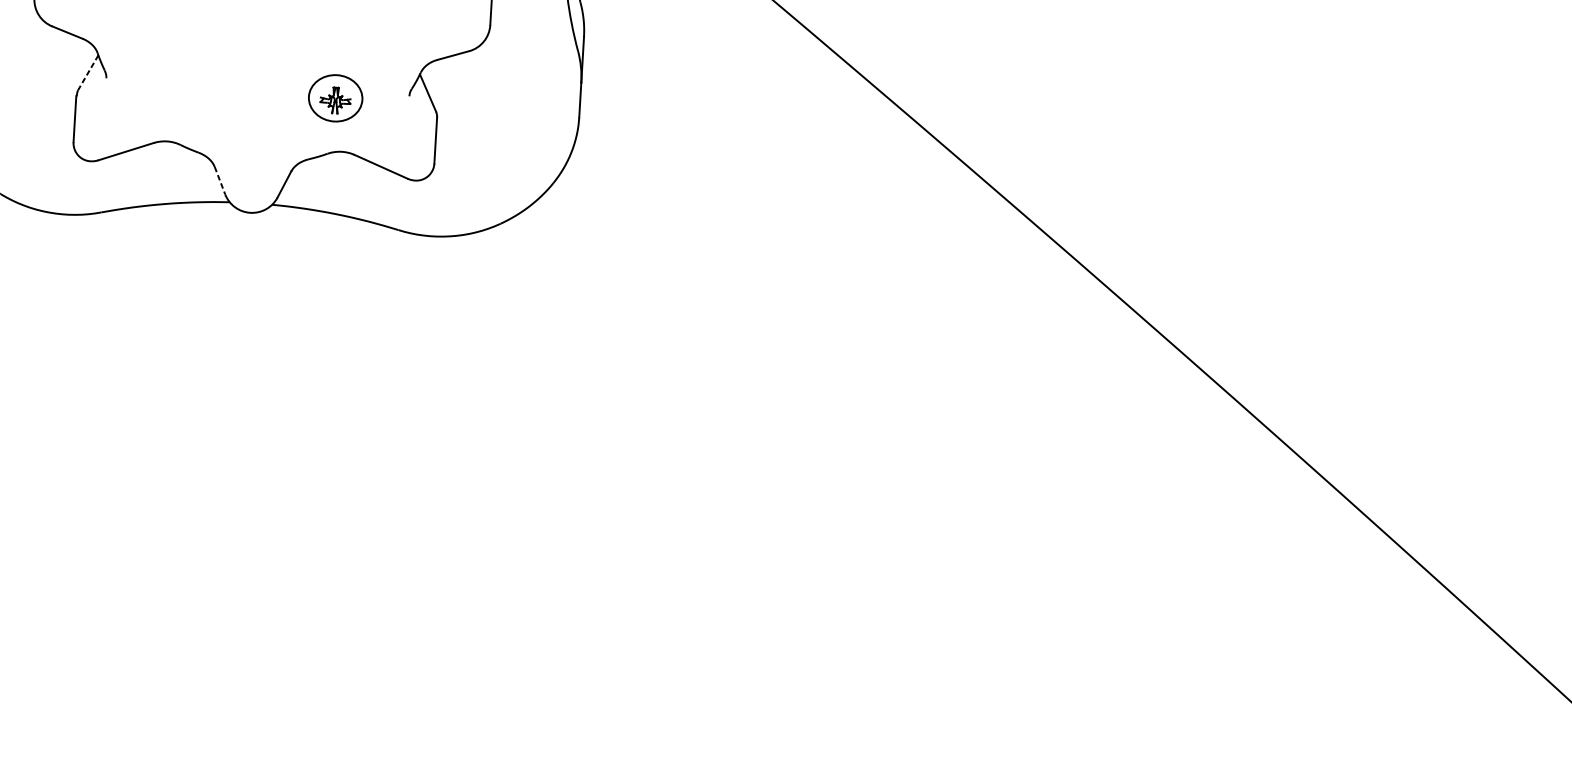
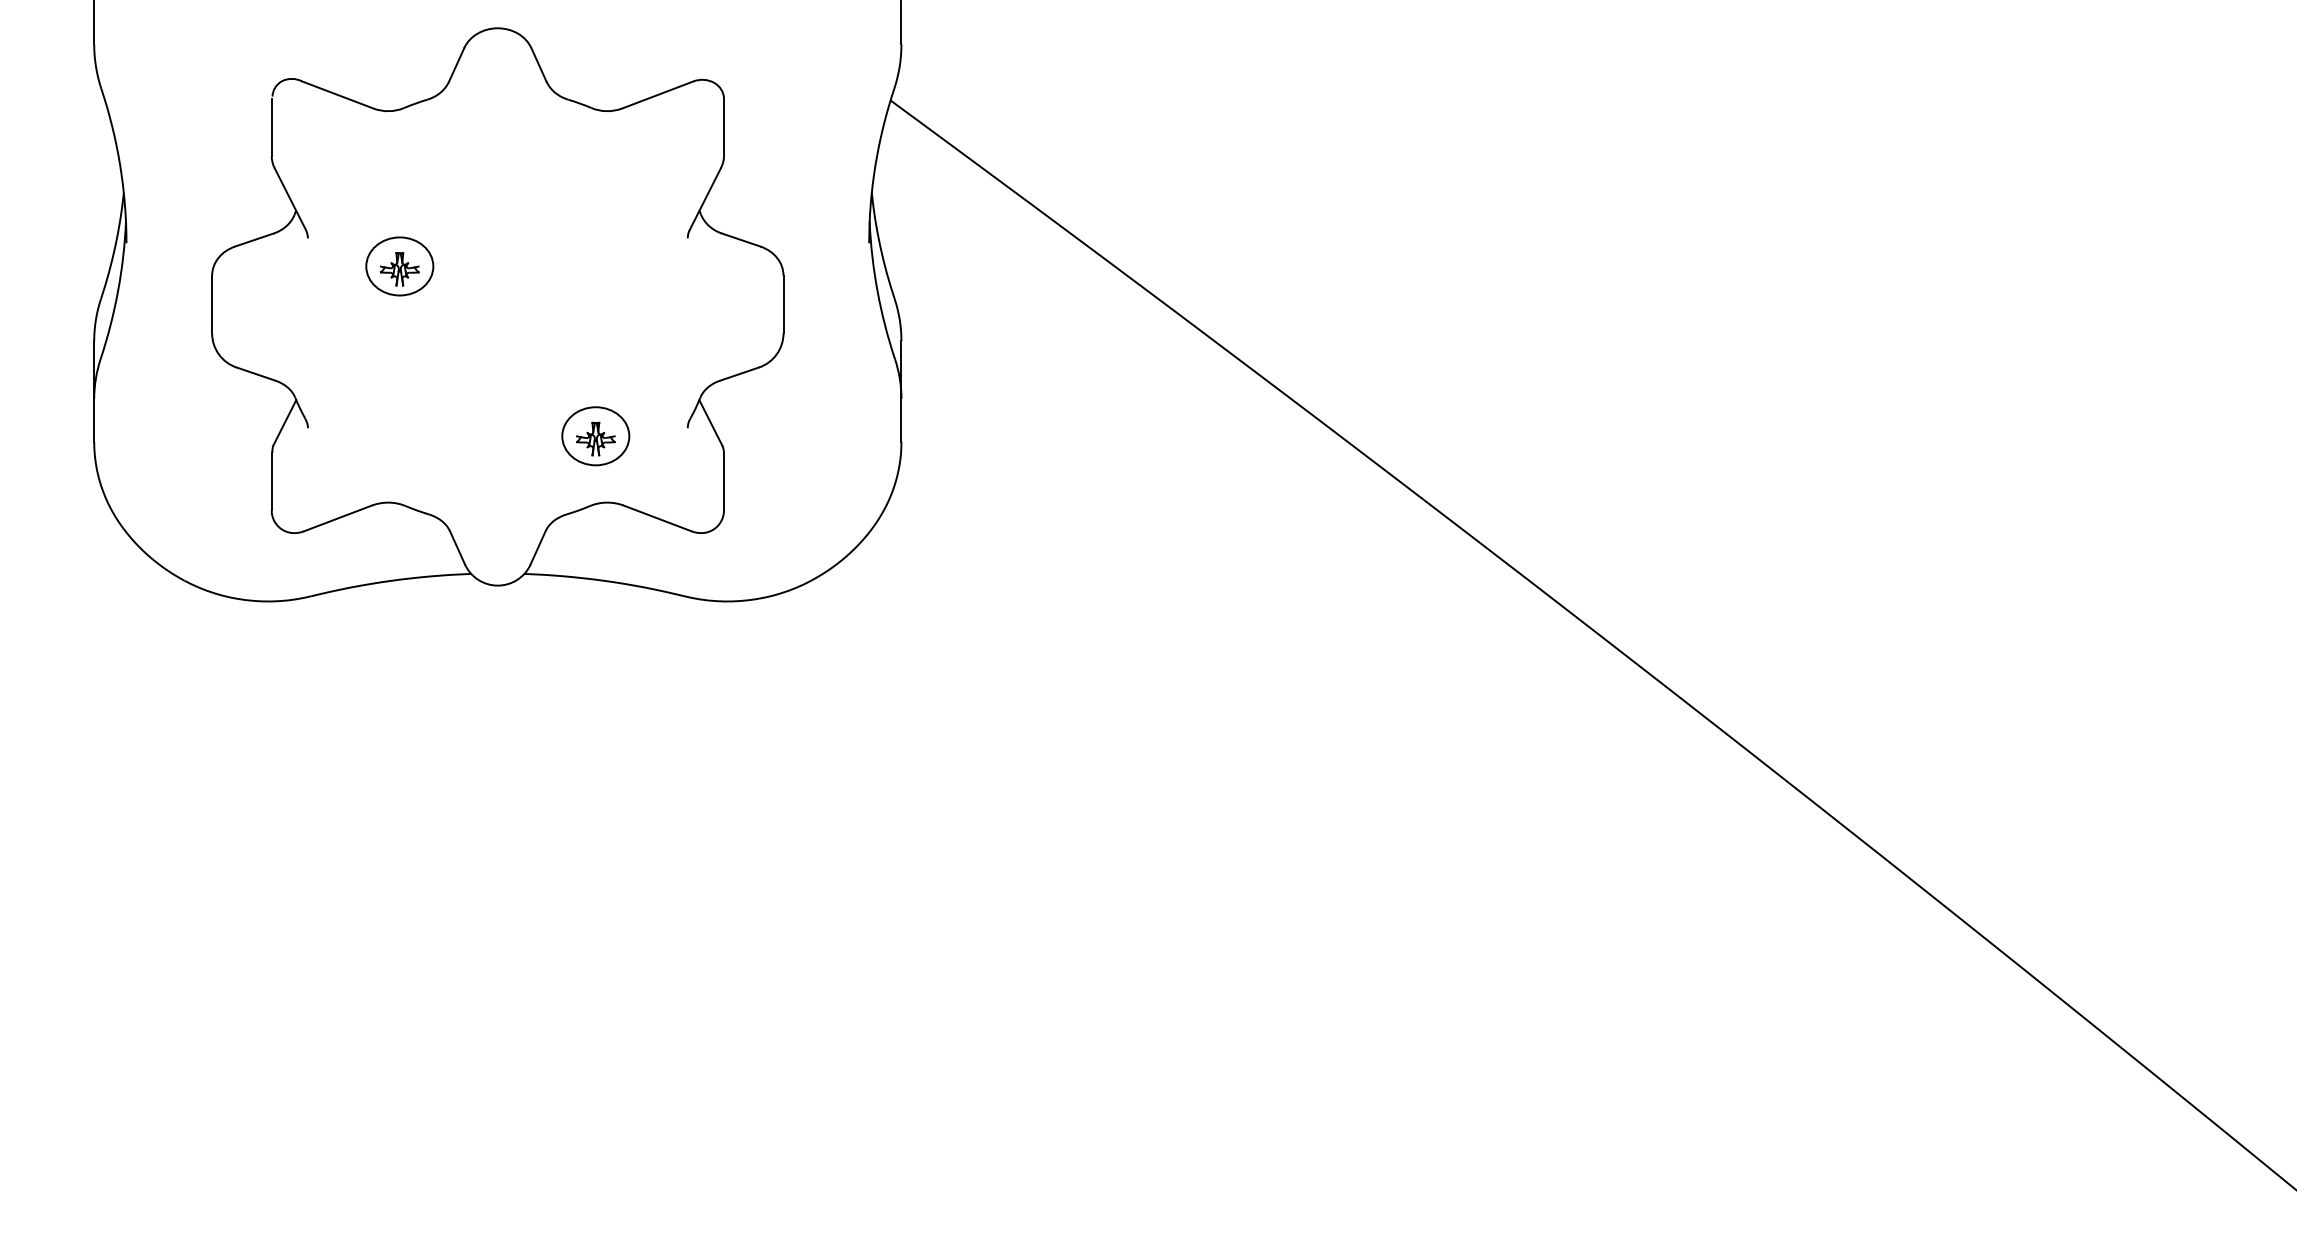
line: (87, 73) -> (284, 423), dashed -> solid
line: (220, 181) -> (457, 548), dashed -> solid

